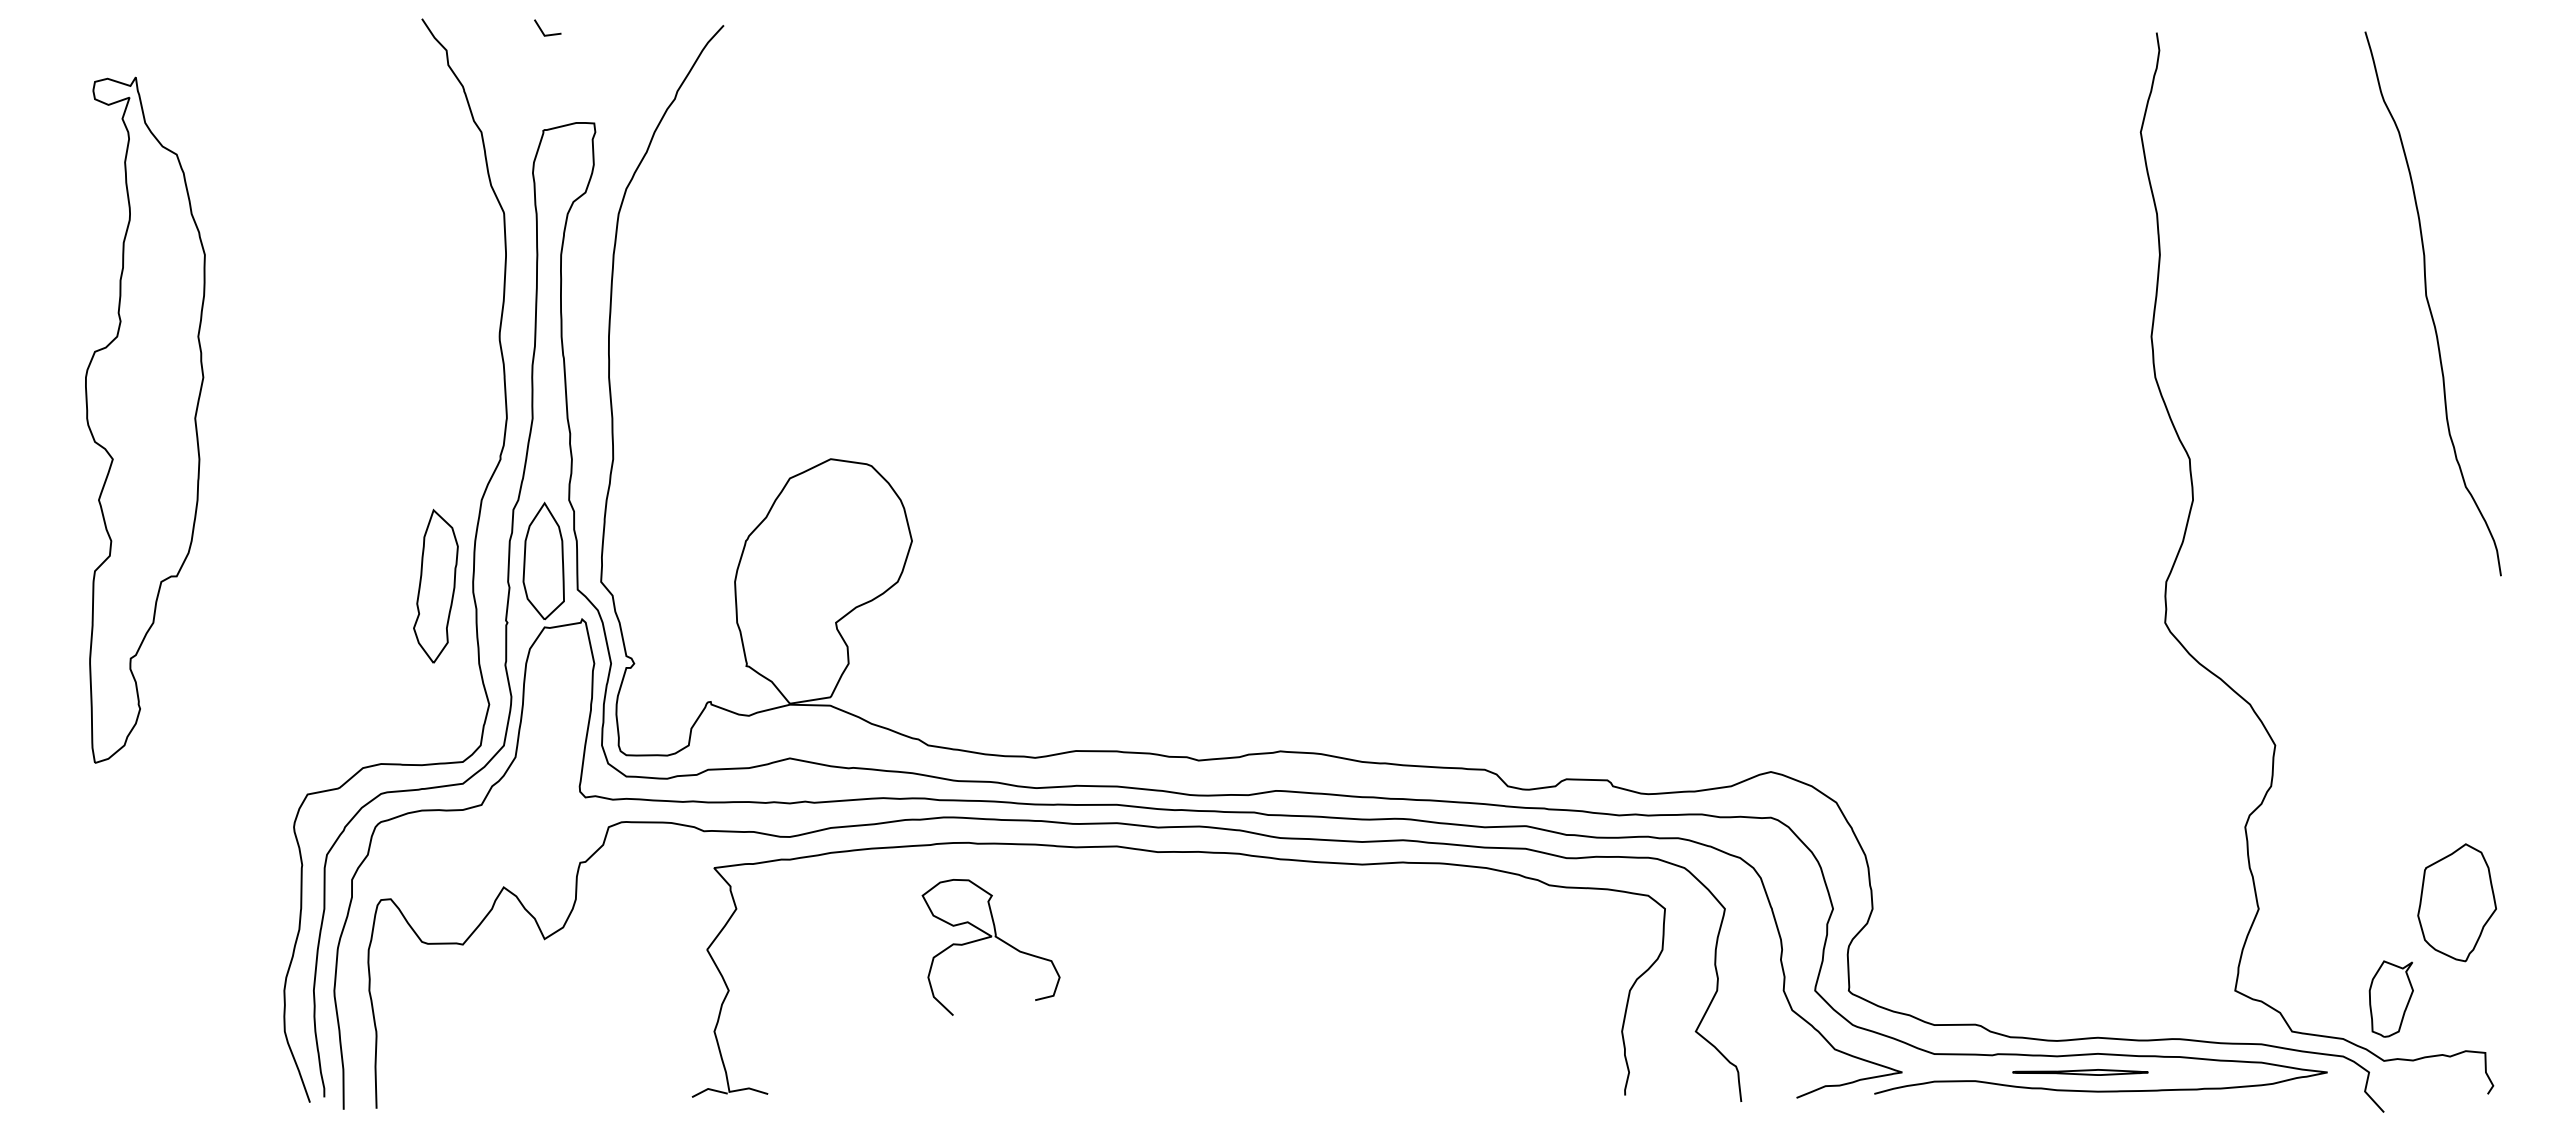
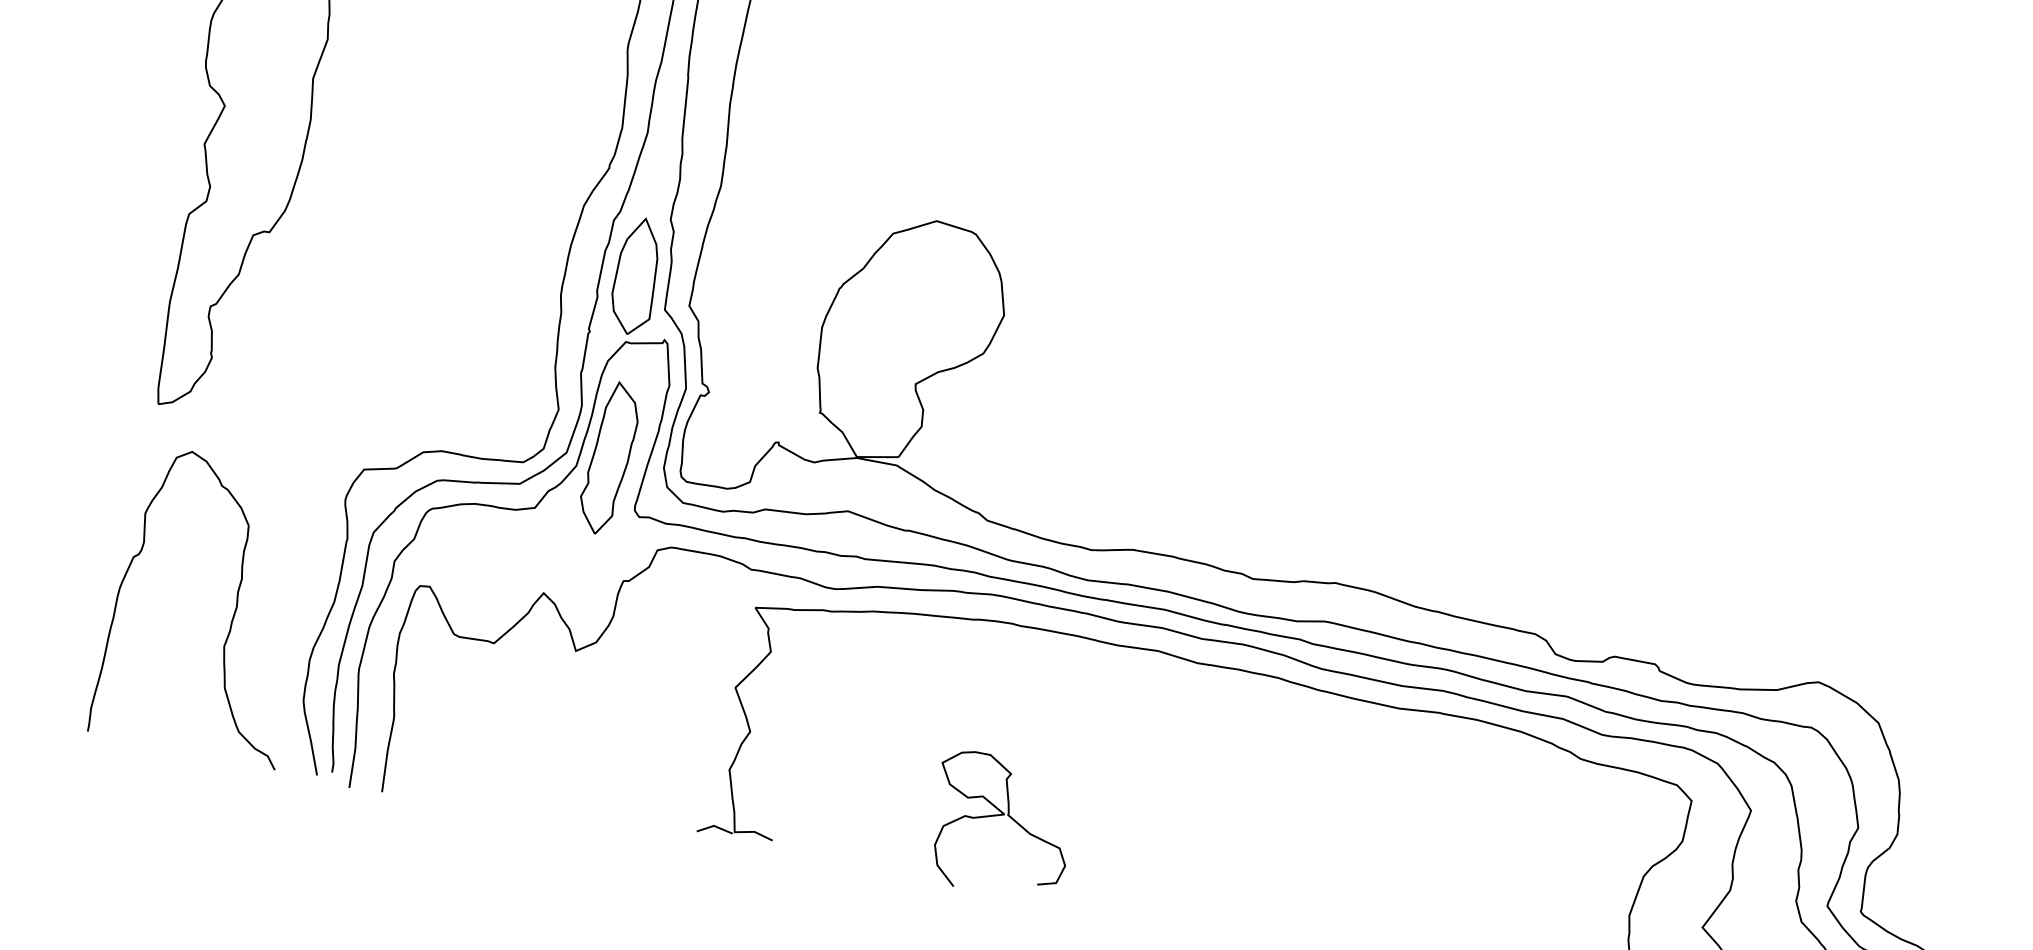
part: (435, 585) -> (609, 457), moved
curve: (989, 938) -> (1001, 816), moved
curve: (201, 960) -> (232, 617), added

